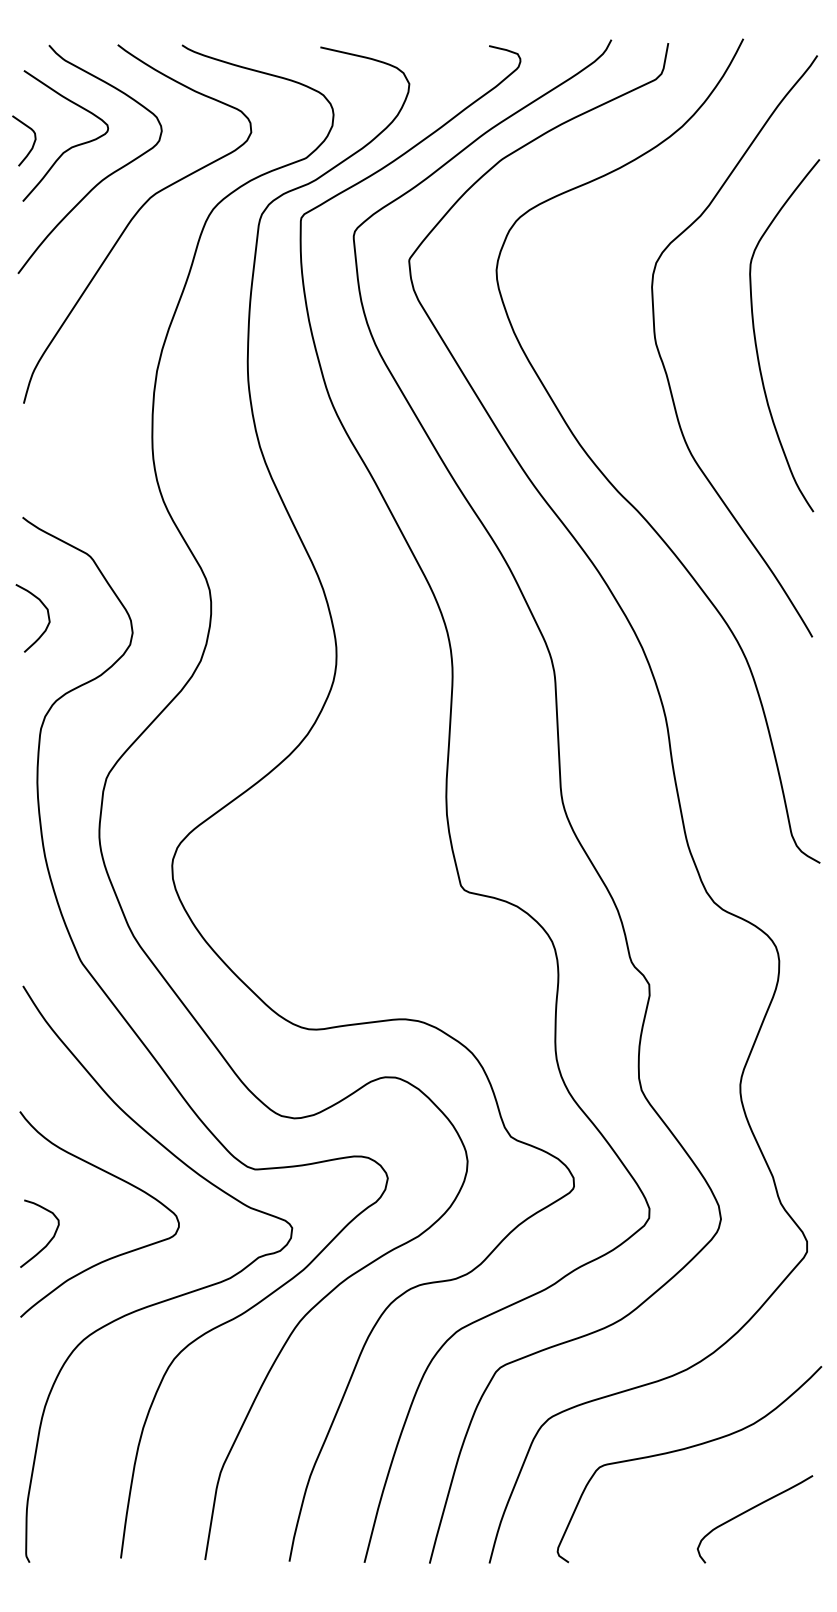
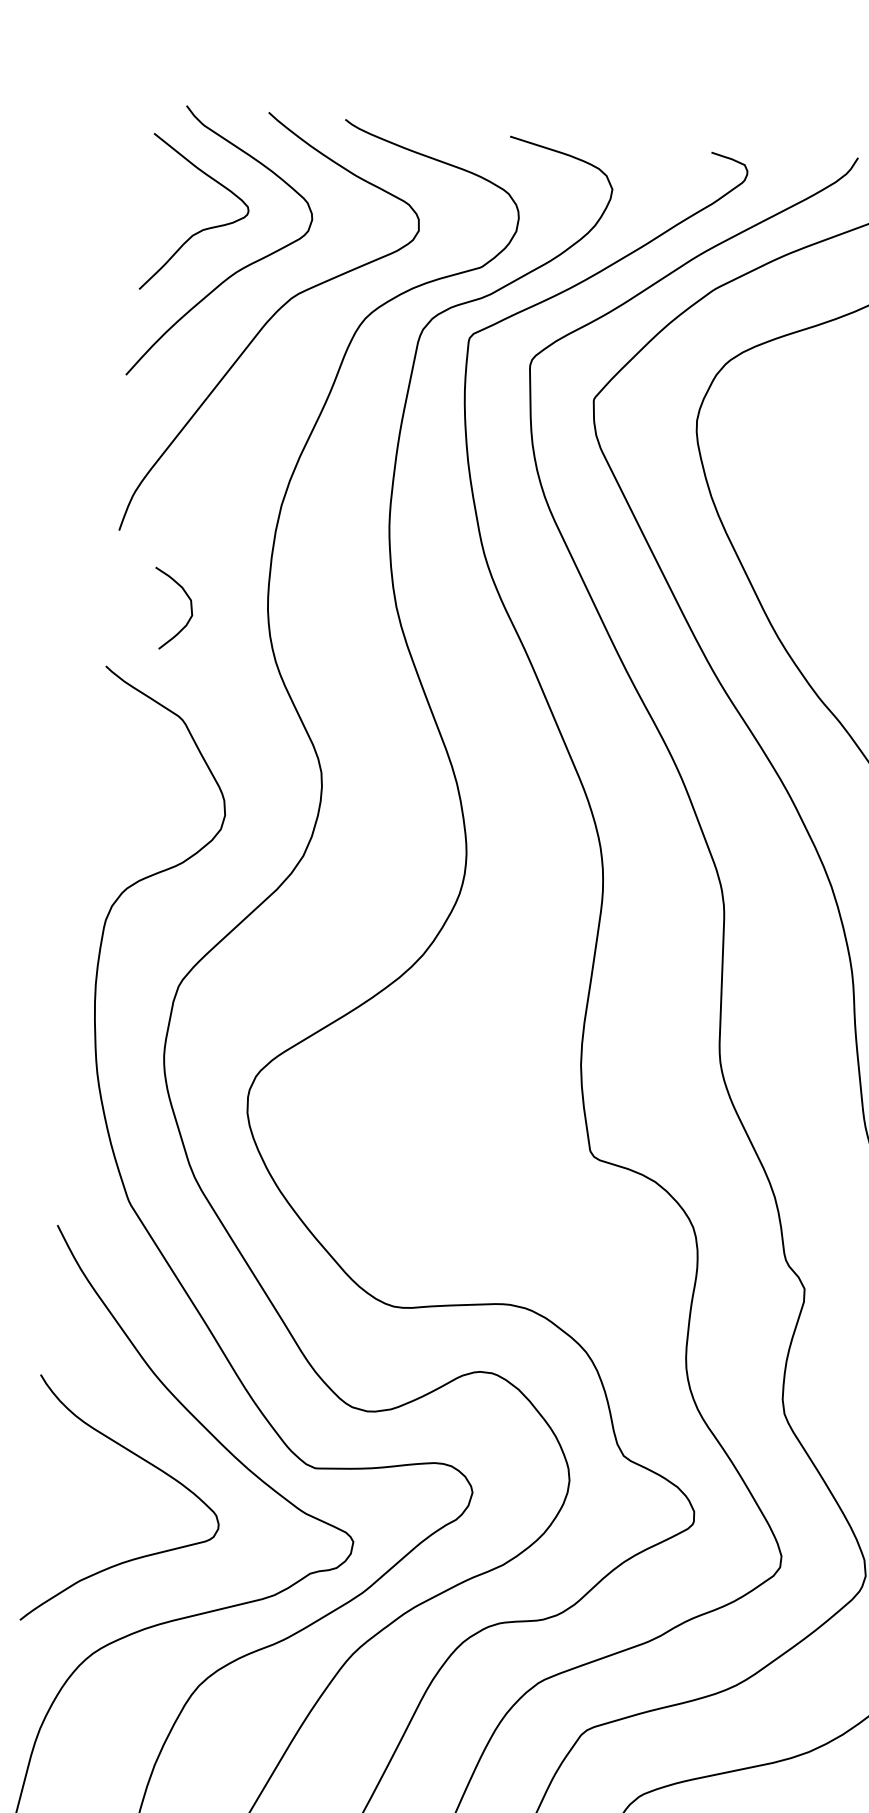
curve: (32, 144) -> (156, 222), removed
curve: (47, 615) -> (190, 607), moved
curve: (48, 1241) -> (61, 1532), removed

